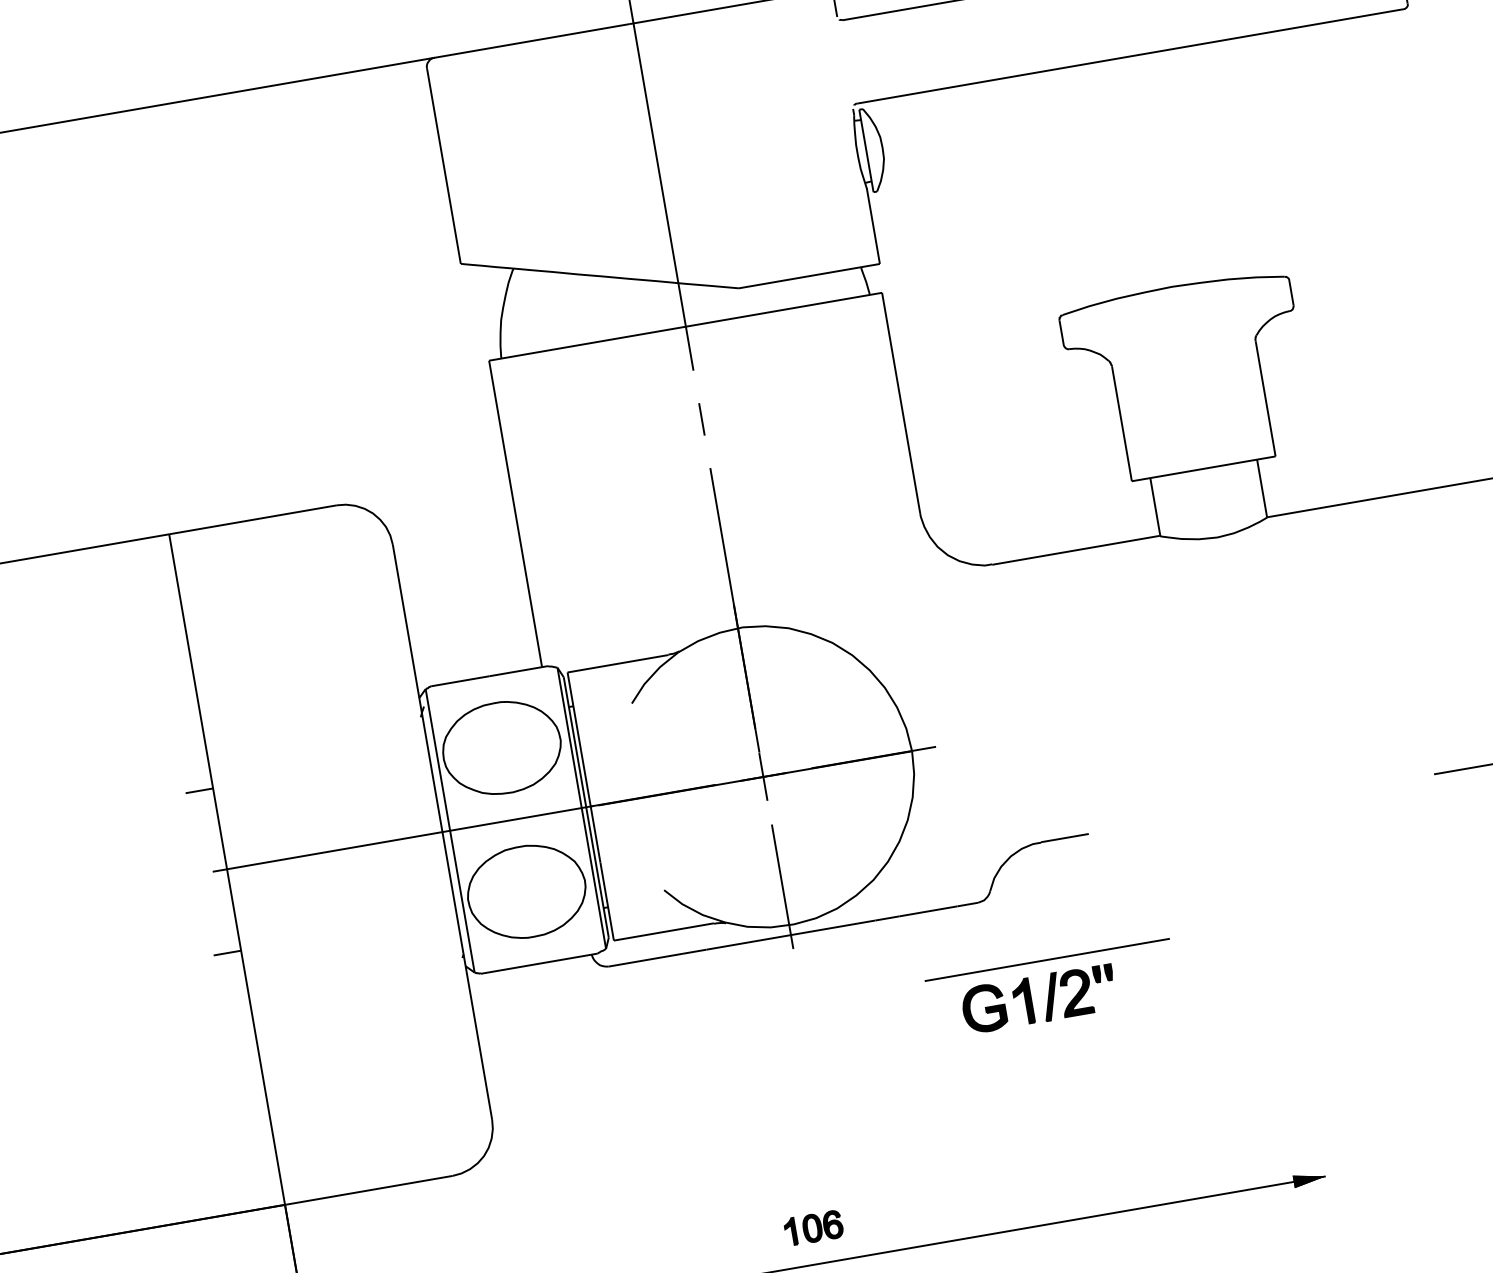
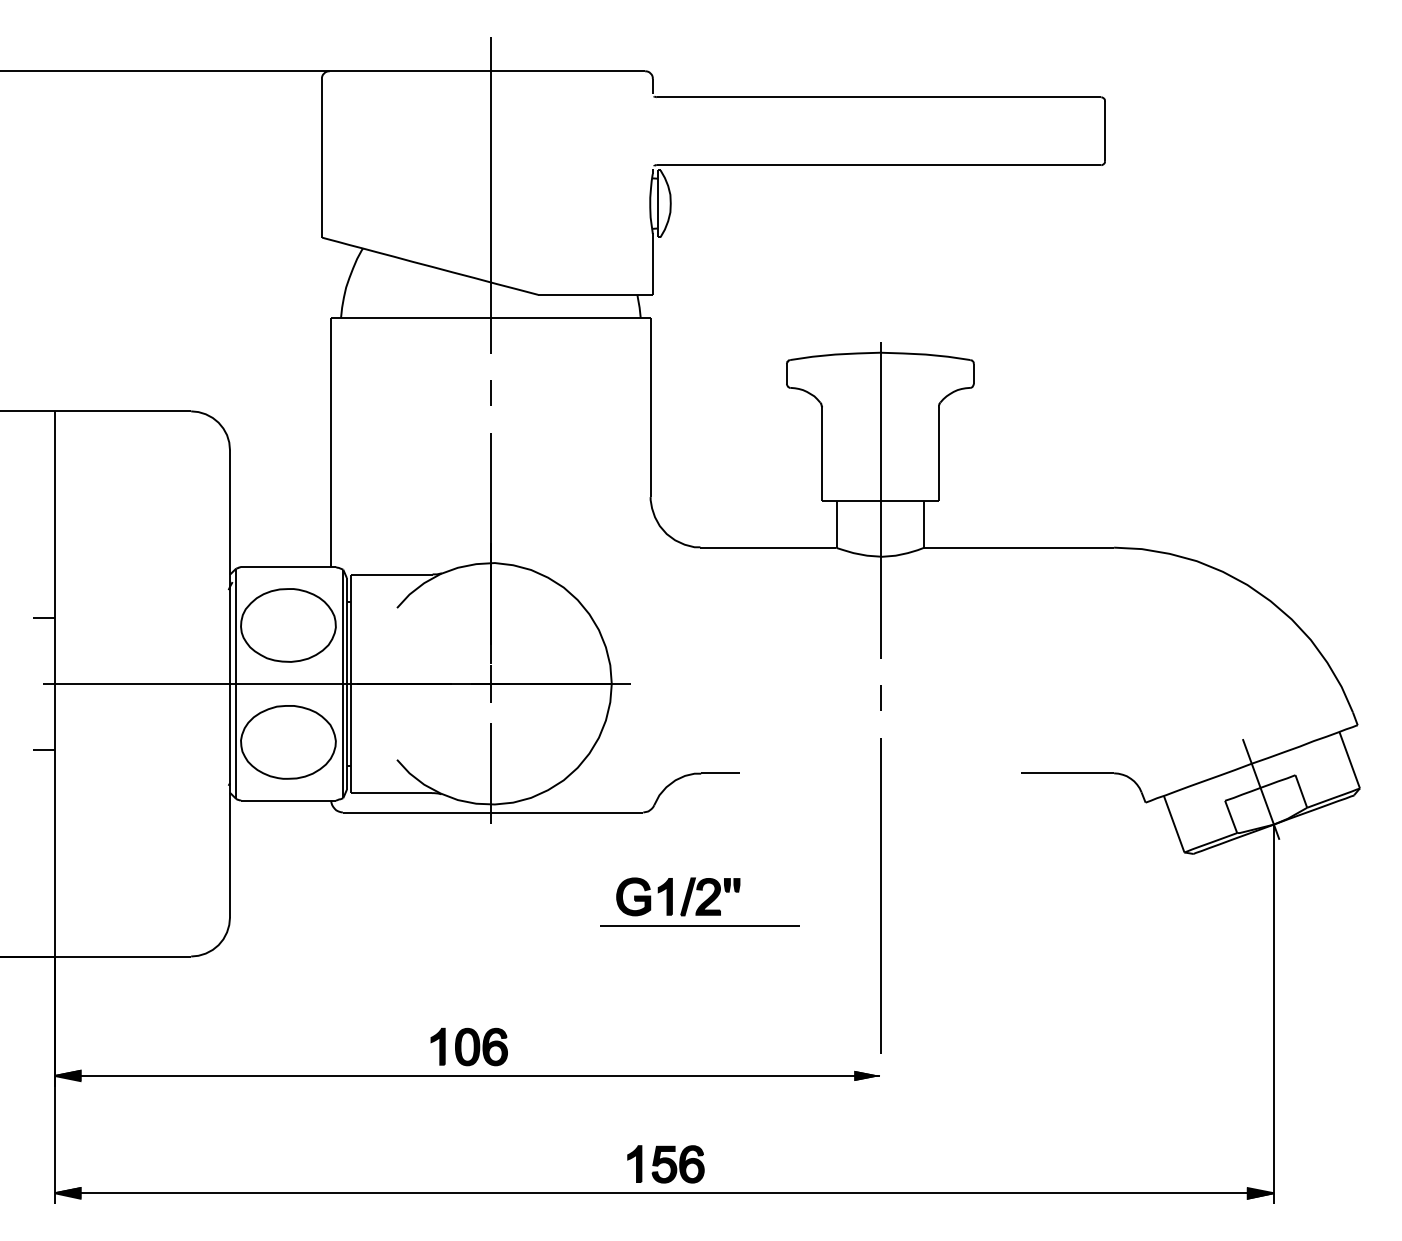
line: (1243, 698) -> (880, 687), added
line: (1046, 959) -> (699, 925), moved
part: (812, 1227) -> (468, 1046), size x1.67

